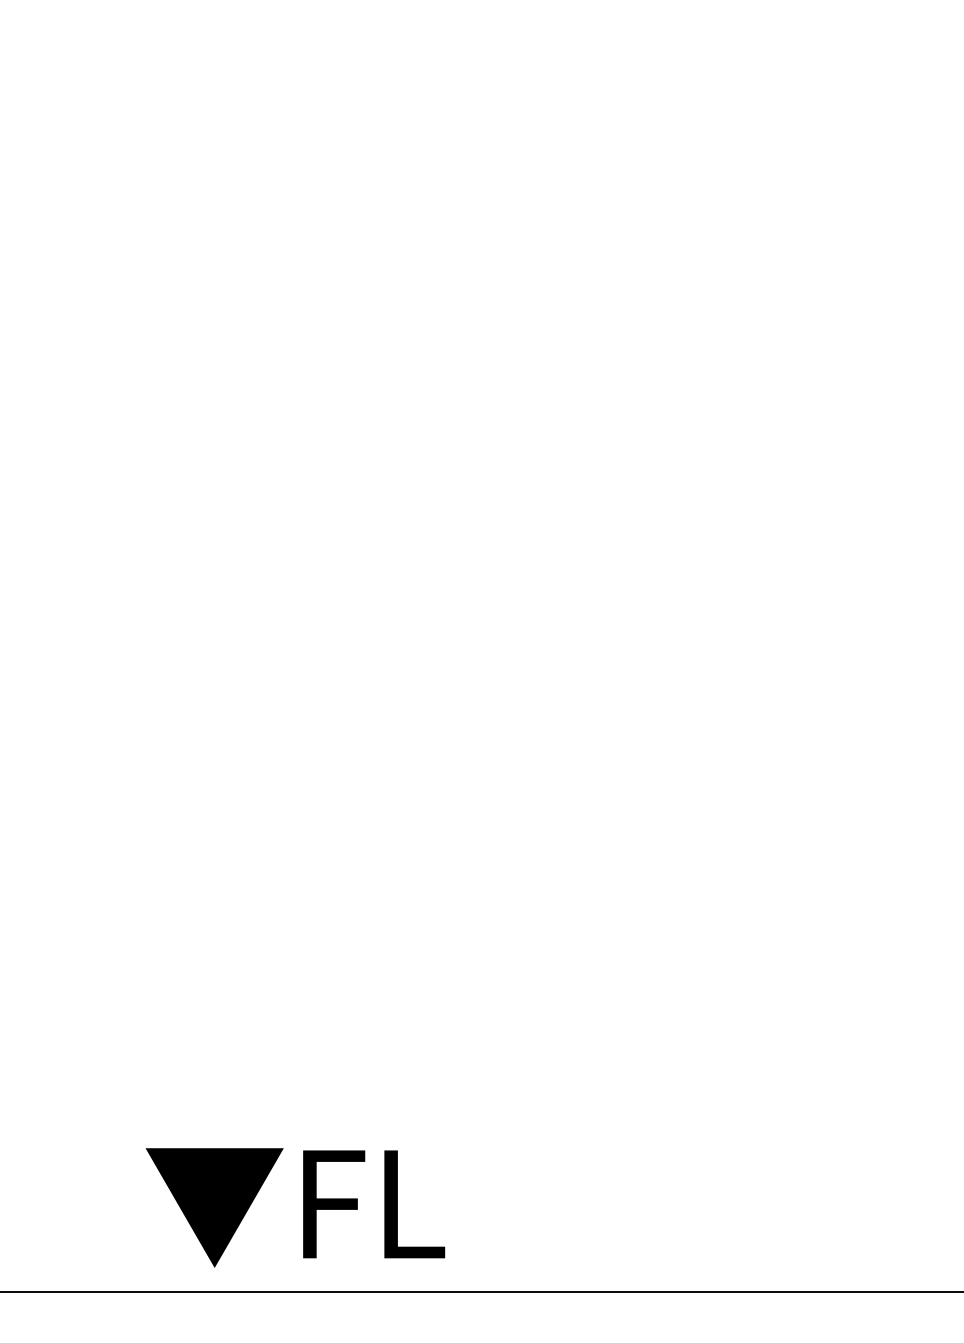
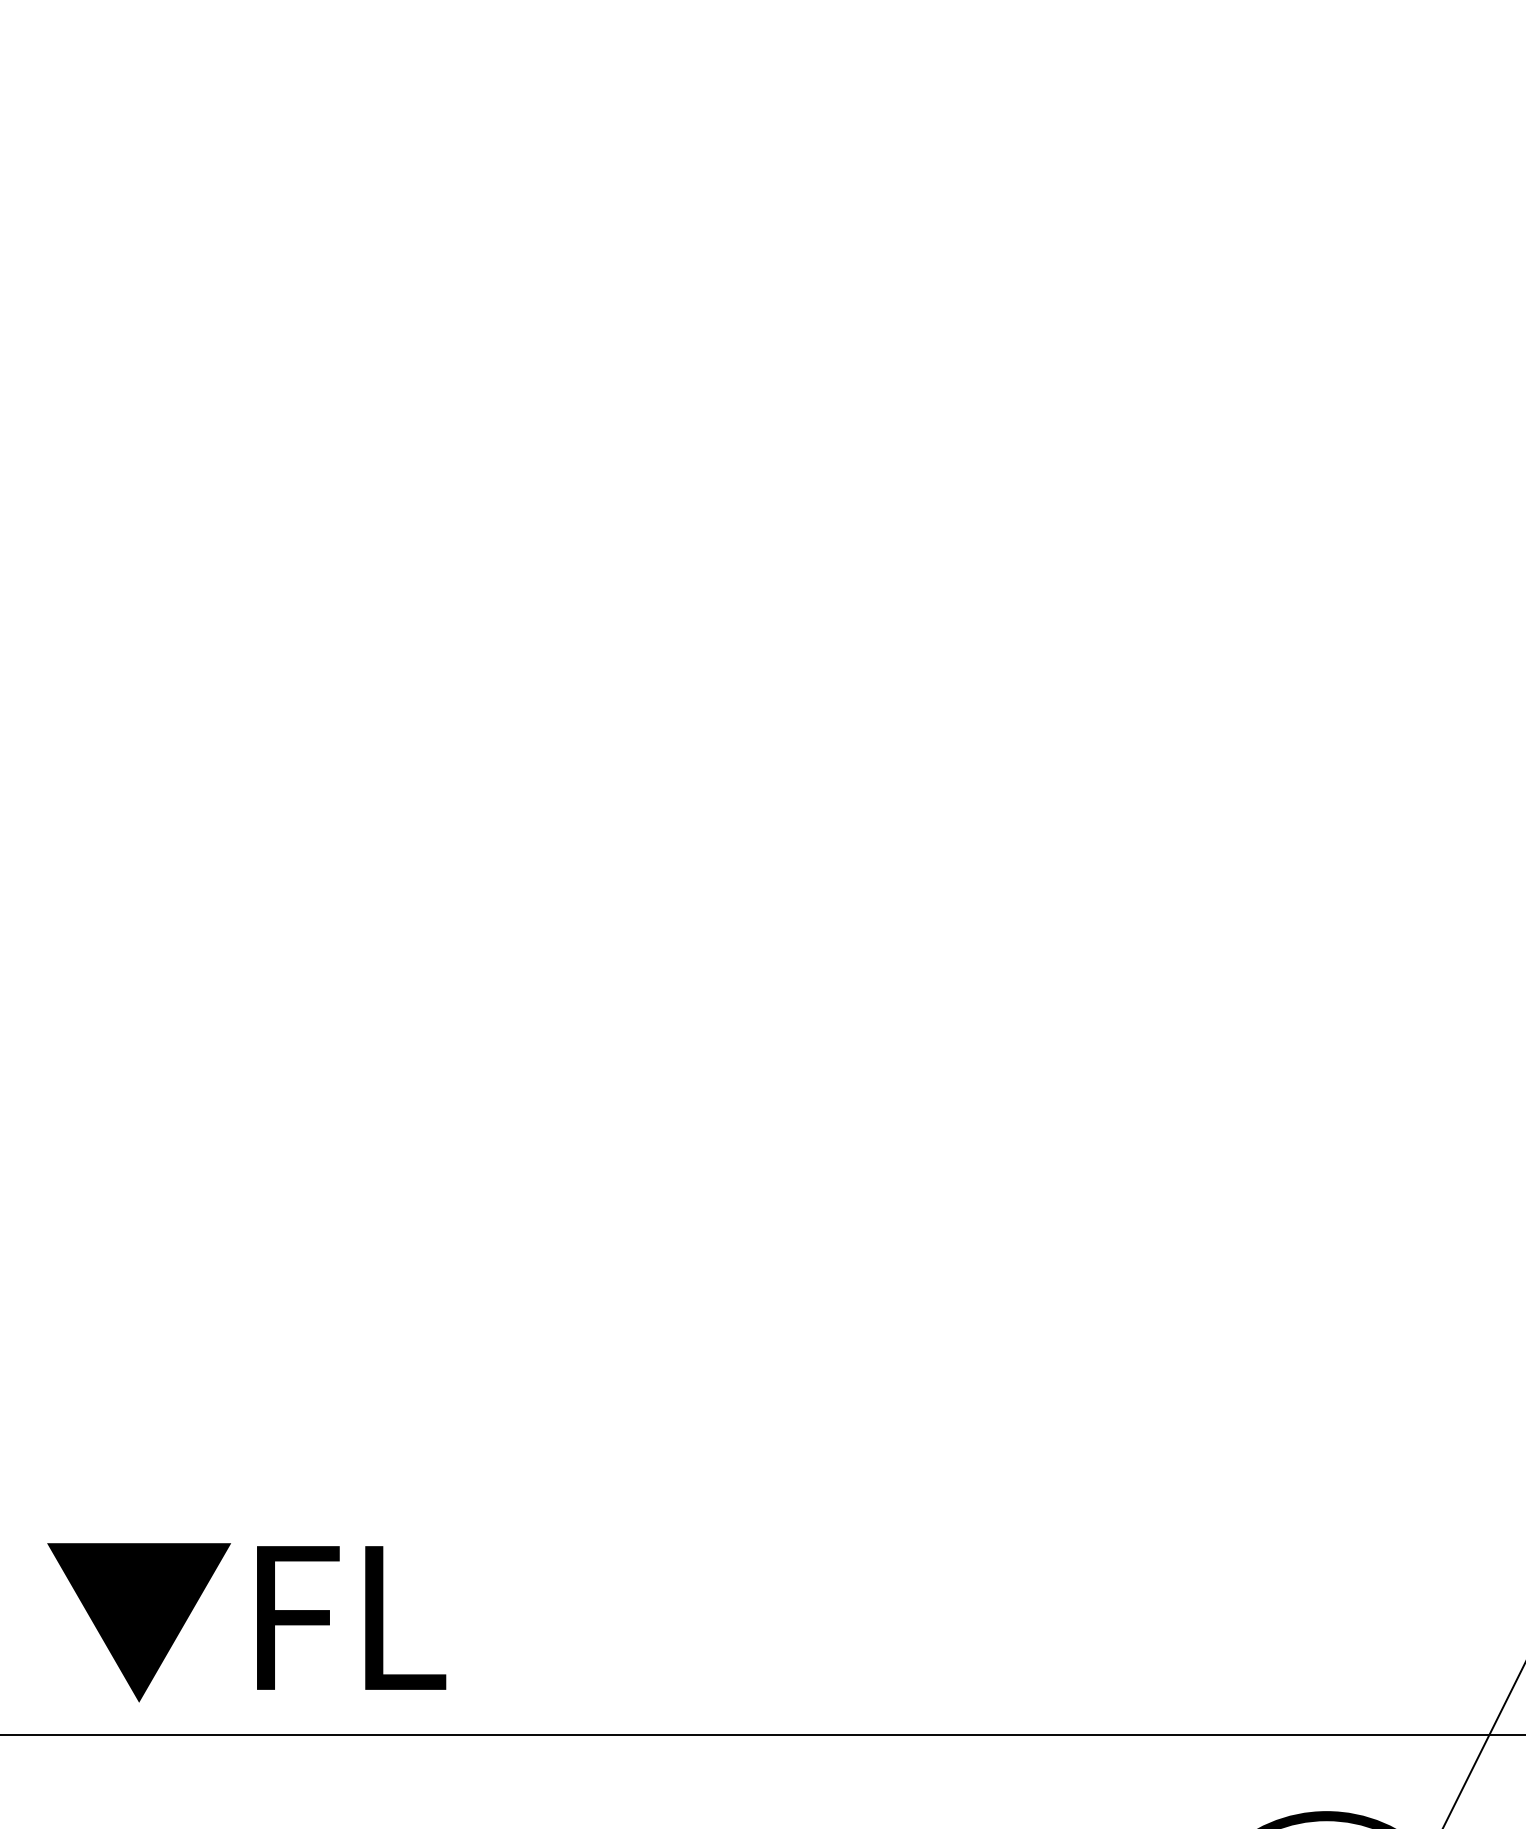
text: (295, 1207) -> (246, 1622), moved

